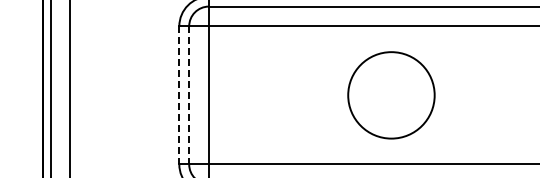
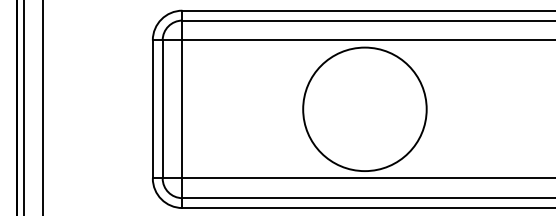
line: (179, 95) -> (152, 109), dashed -> solid
line: (189, 95) -> (162, 109), dashed -> solid
circle: (391, 95) -> (364, 109), size x1.43

